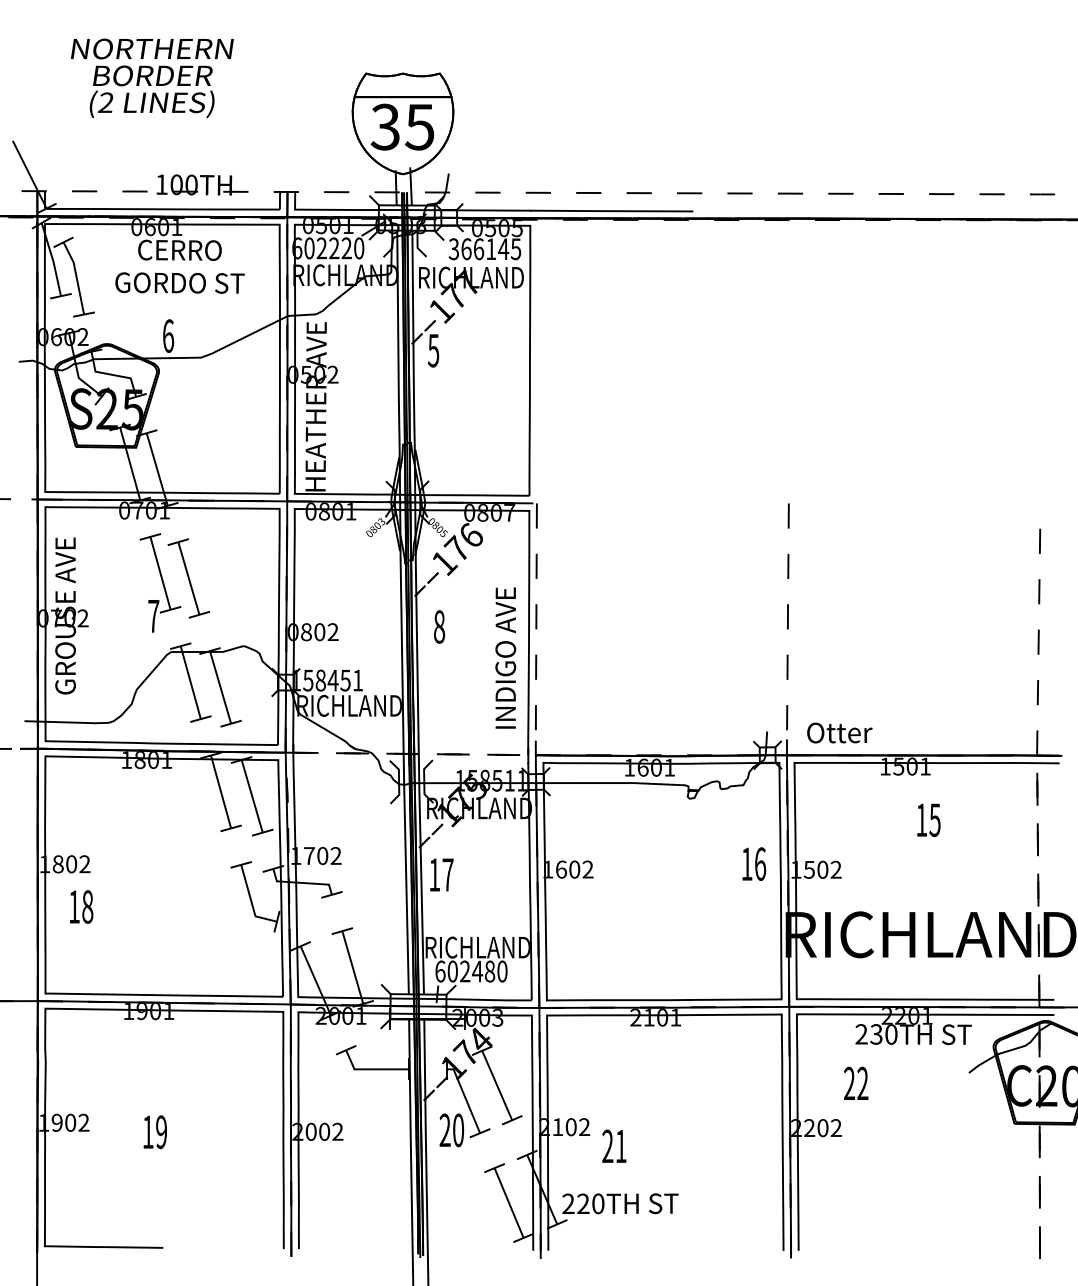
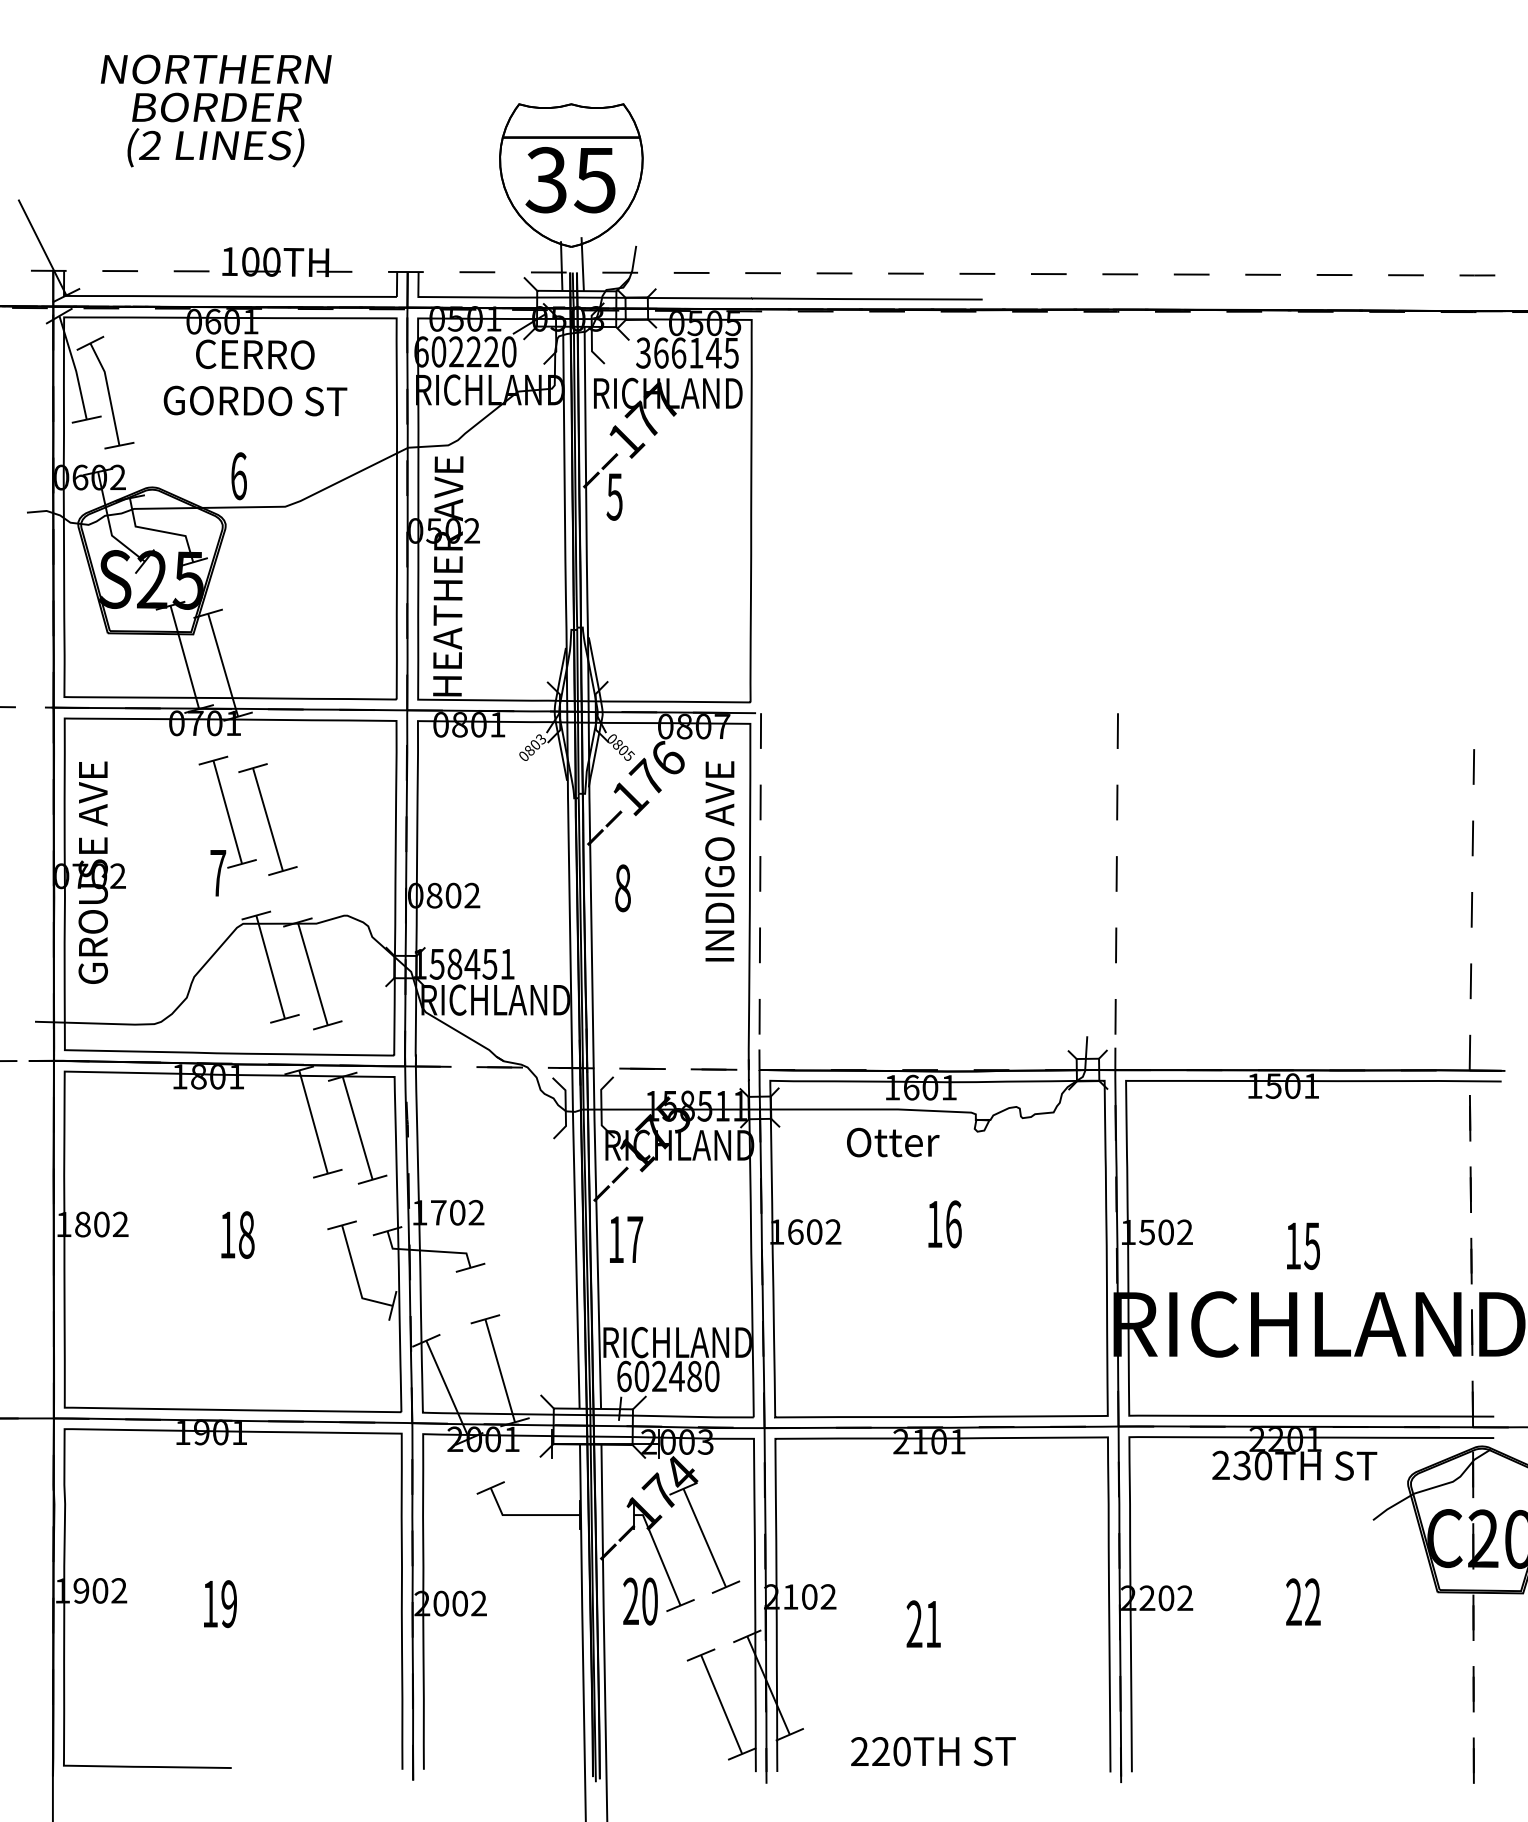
text: (505, 658) -> (719, 861), moved
text: (840, 732) -> (893, 1142), moved
text: (928, 819) -> (1303, 1245), moved
text: (753, 864) -> (944, 1224), moved
text: (81, 906) -> (237, 1234), moved
text: (856, 1083) -> (1303, 1601), moved
text: (614, 1145) -> (923, 1623), moved
text: (620, 1203) -> (933, 1751), moved

